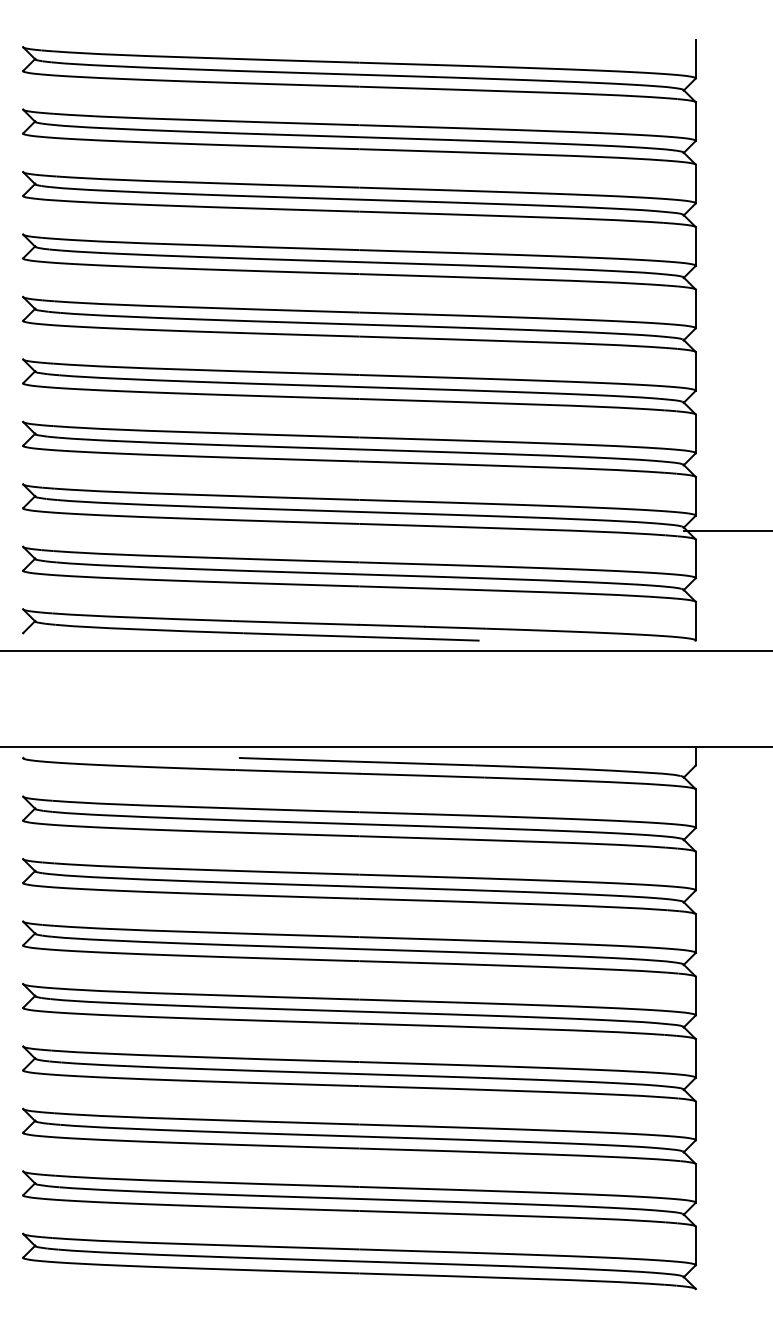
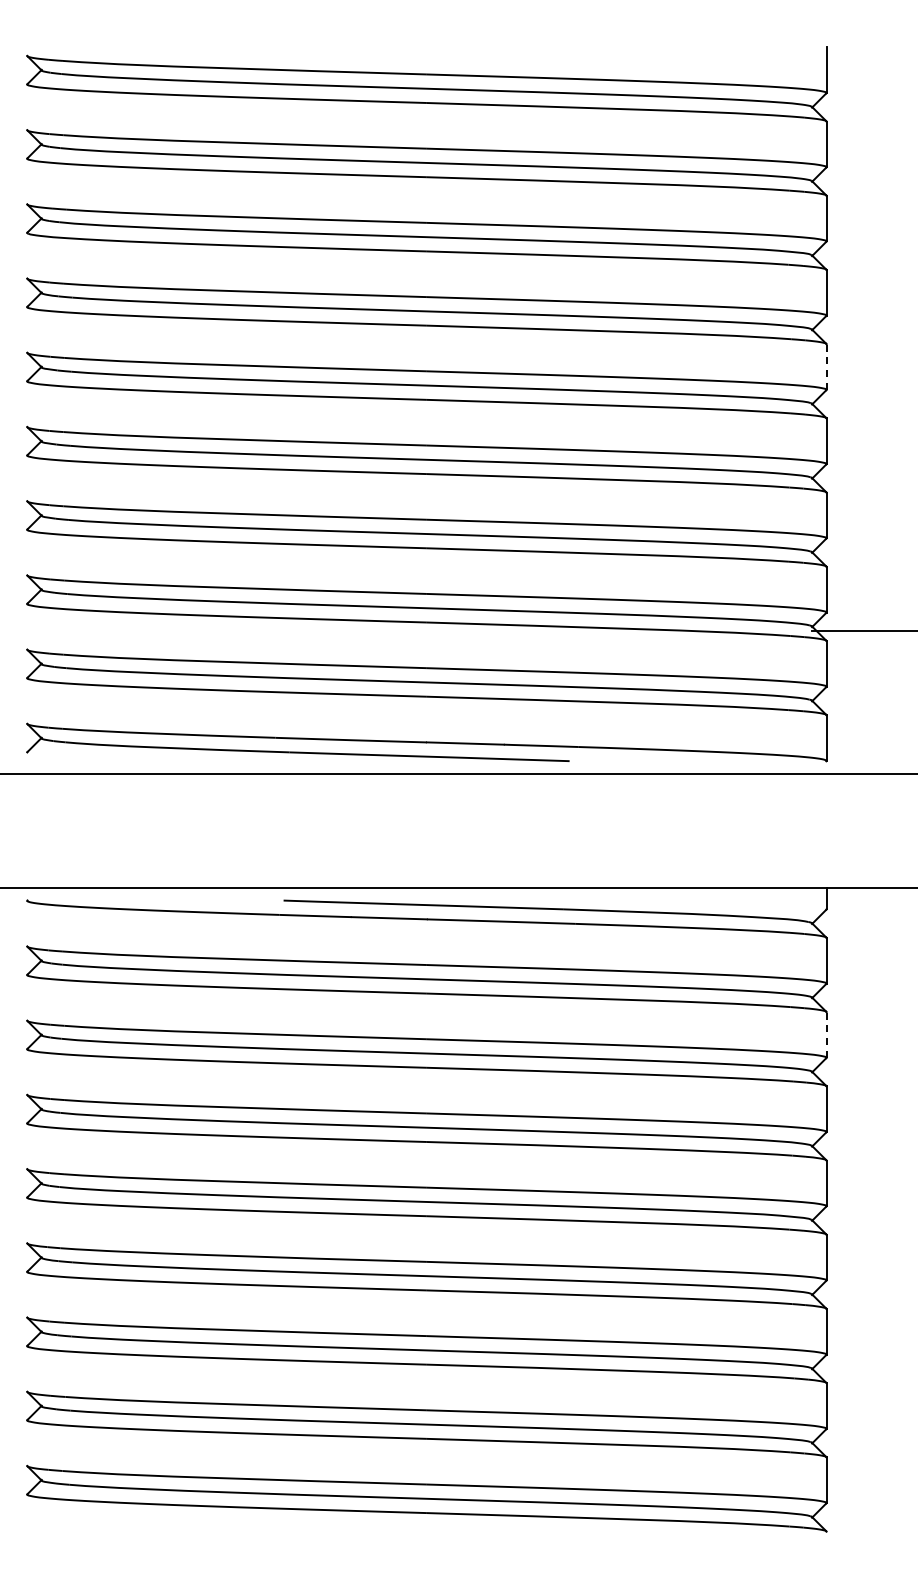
line: (695, 309) -> (826, 367), solid -> dashed
line: (695, 870) -> (826, 1034), solid -> dashed

